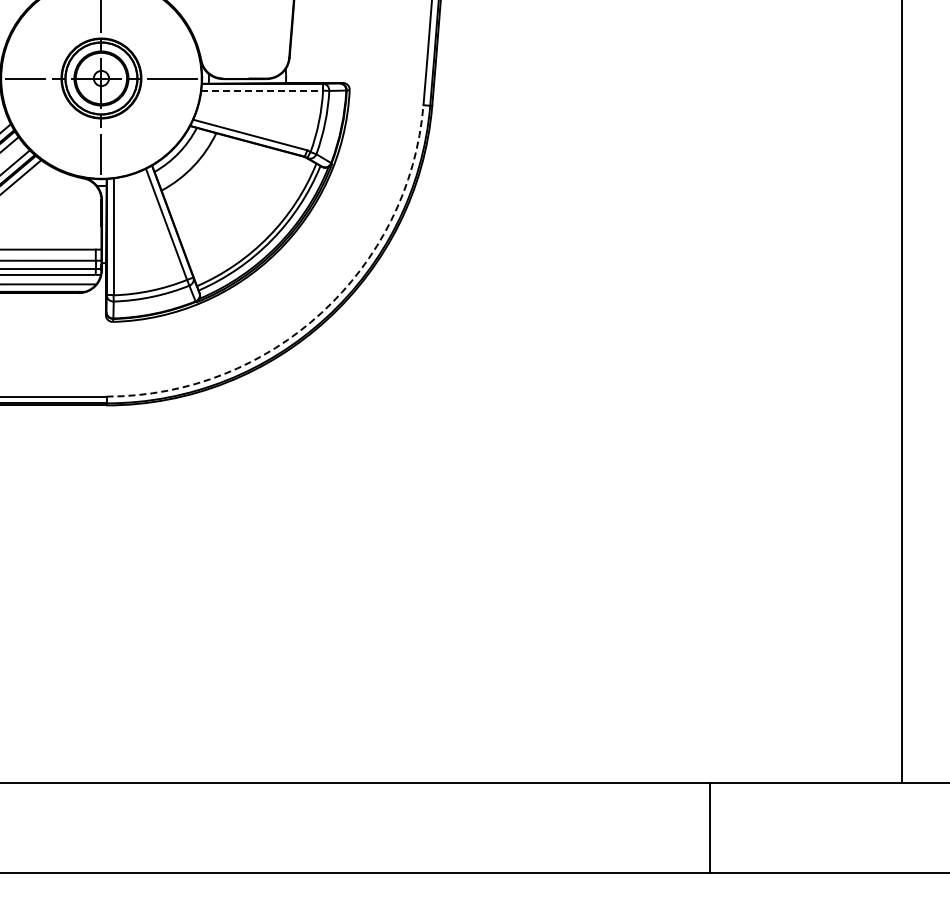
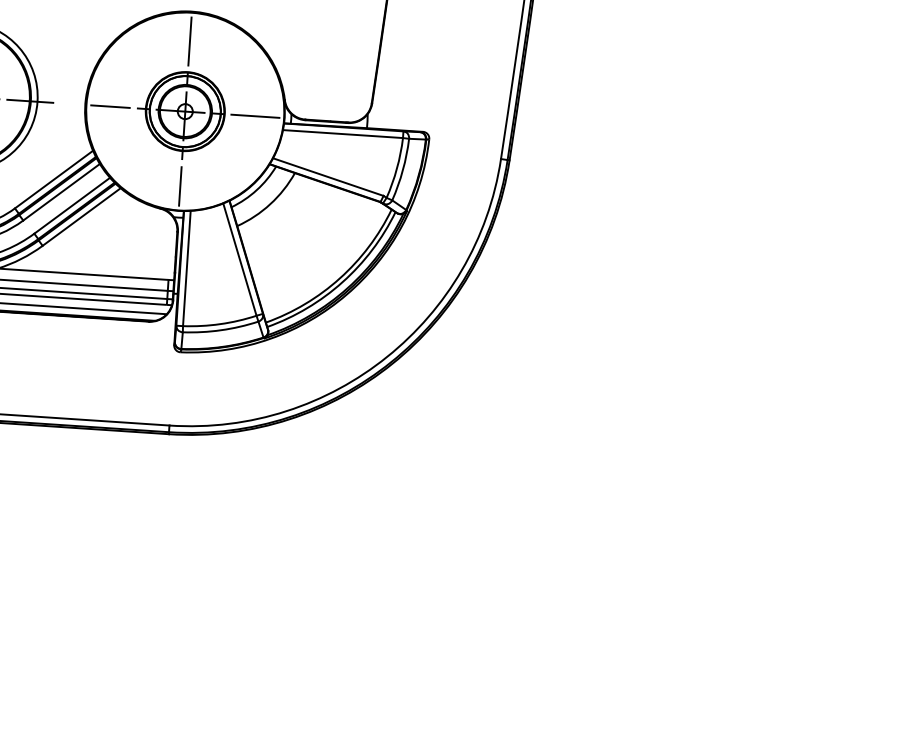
line: (262, 90) -> (343, 133), dashed -> solid
arc: (321, 312) -> (386, 356), dashed -> solid

